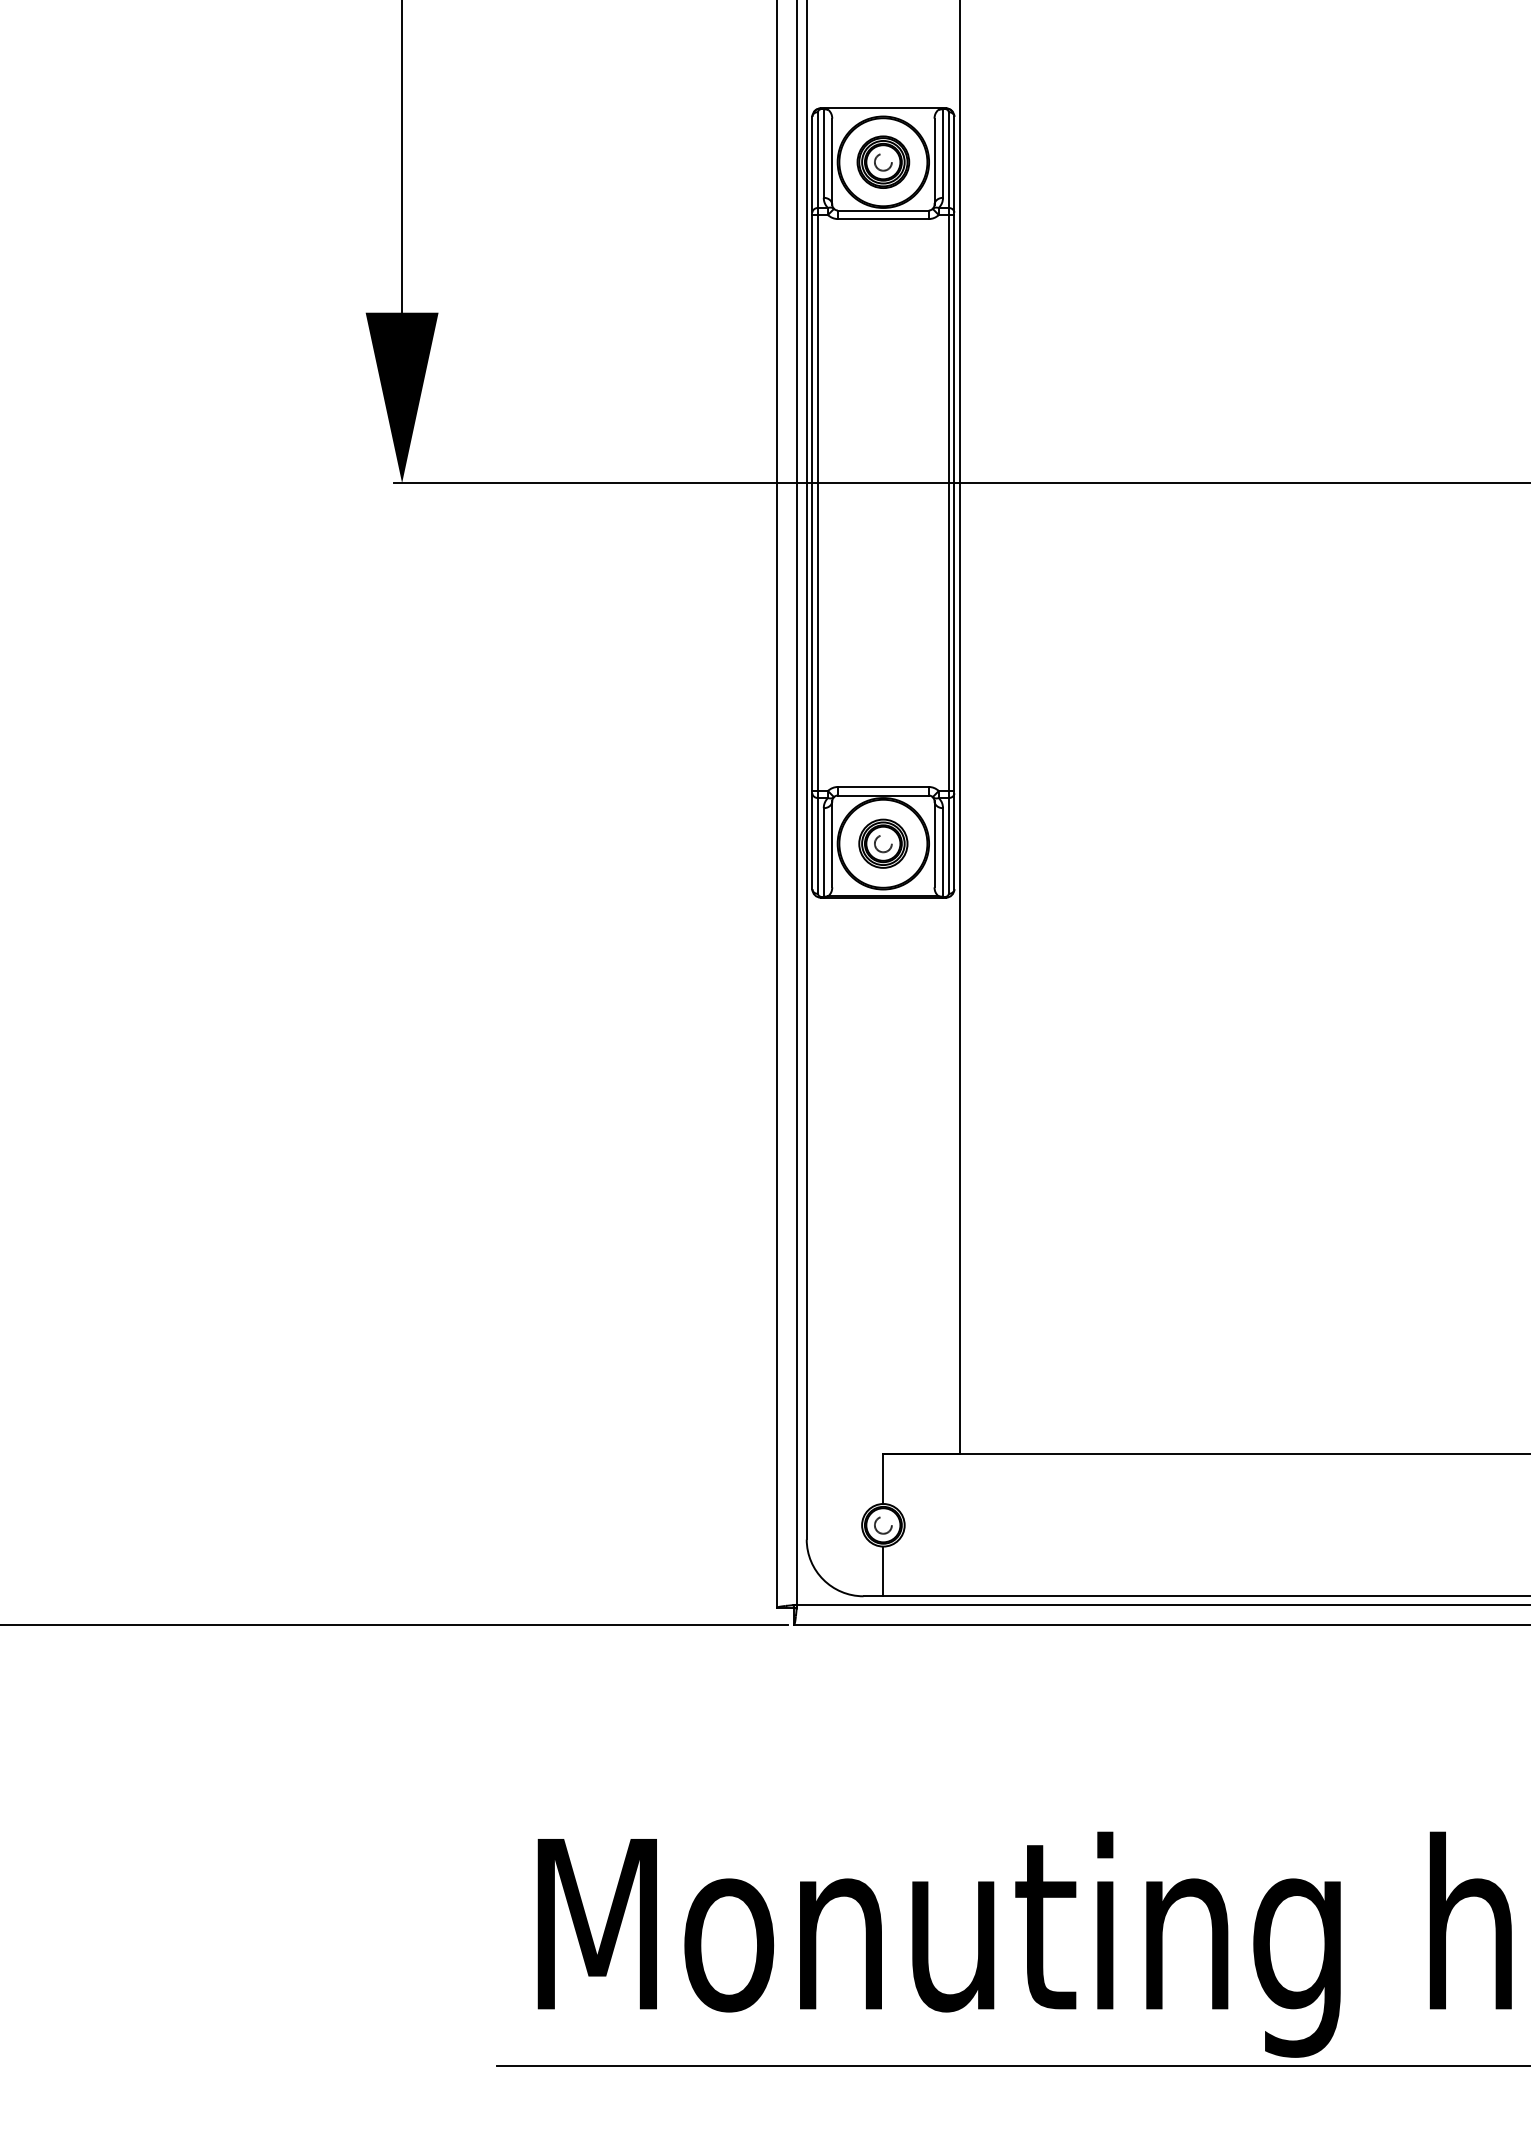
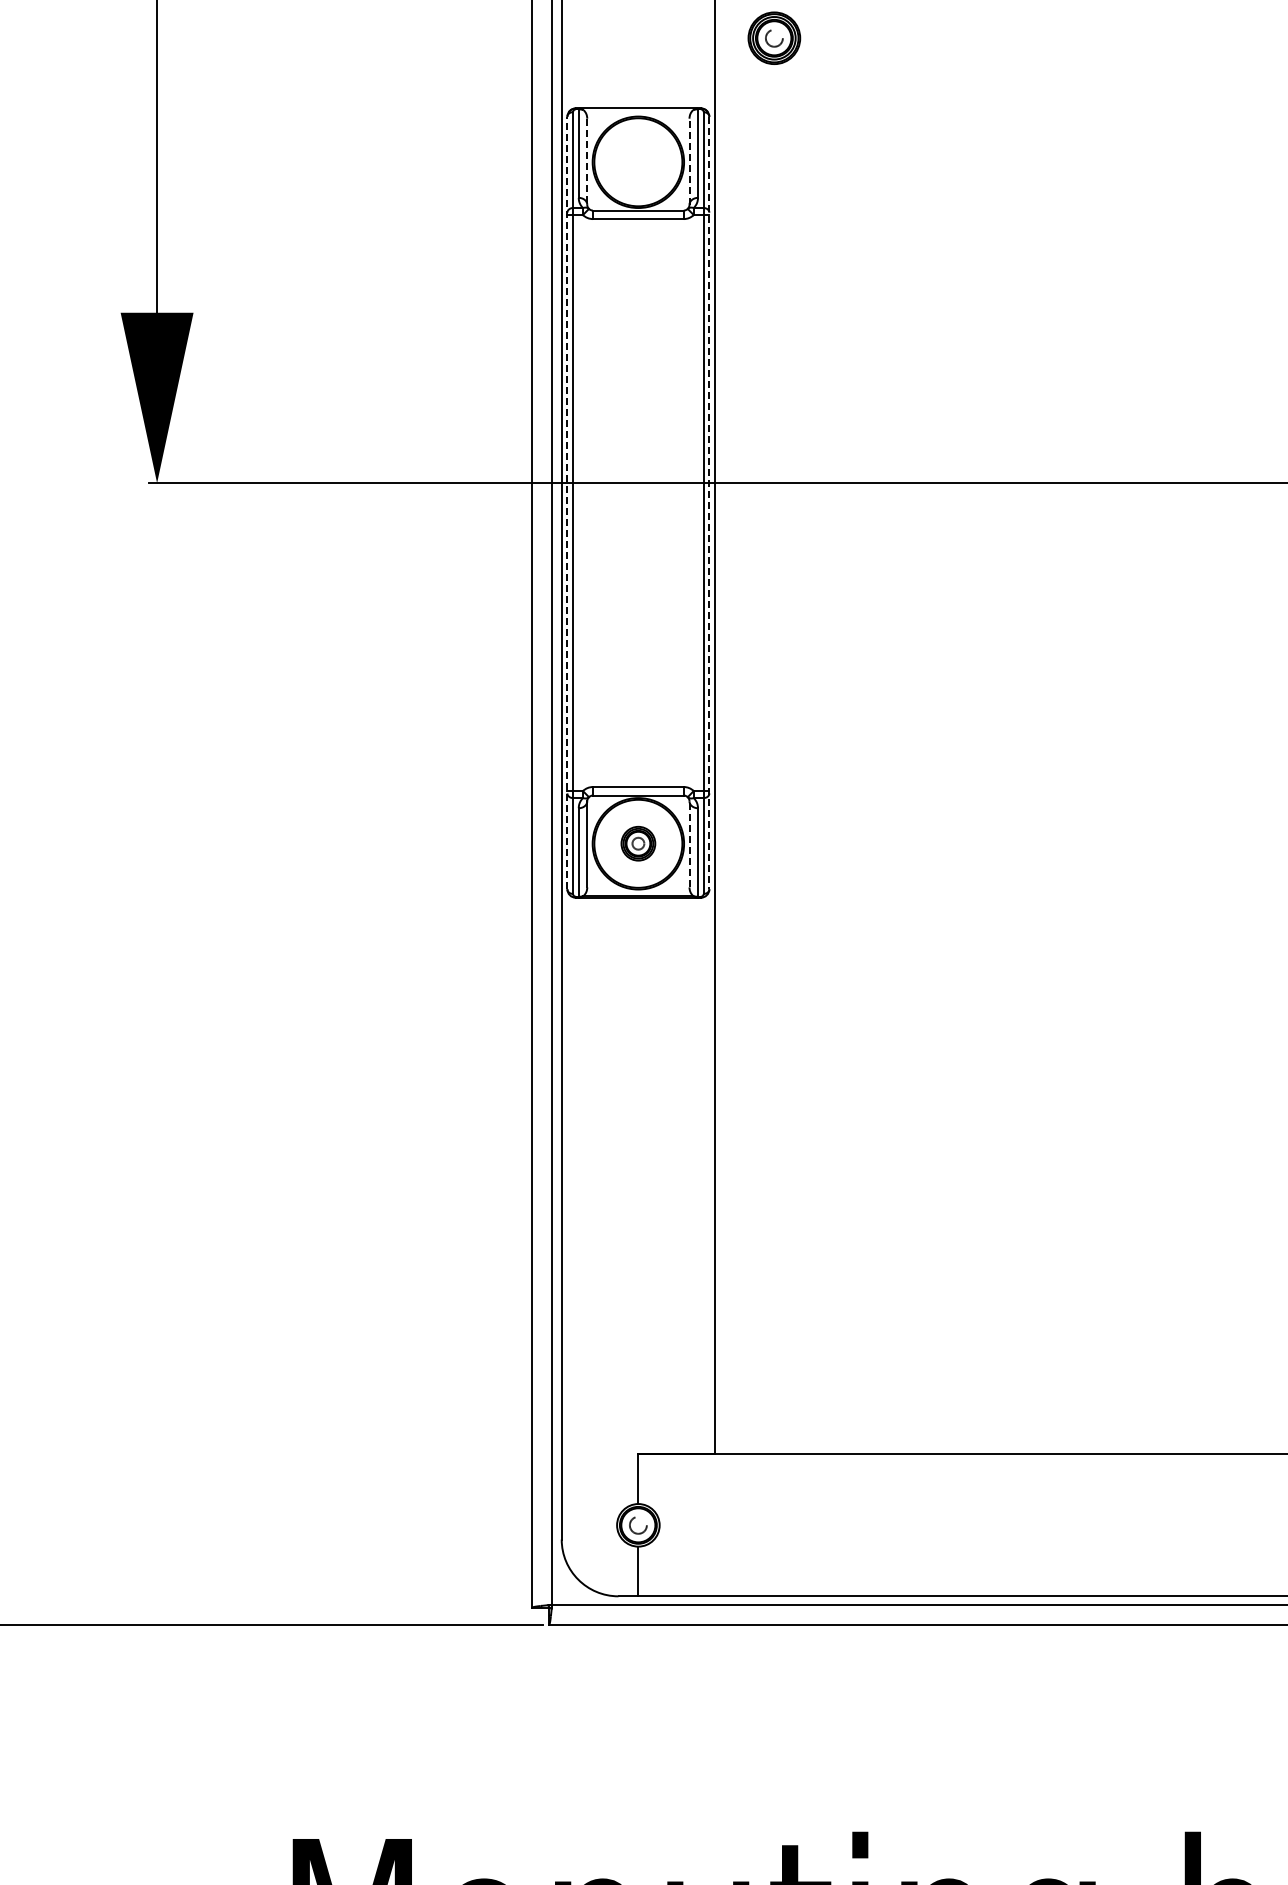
part: (883, 161) -> (774, 37), moved
line: (934, 161) -> (689, 161), solid -> dashed
line: (832, 162) -> (587, 162), solid -> dashed
line: (812, 502) -> (567, 502), solid -> dashed
line: (954, 503) -> (709, 503), solid -> dashed
part: (883, 843) -> (638, 843), size x0.7
line: (934, 843) -> (689, 843), solid -> dashed

